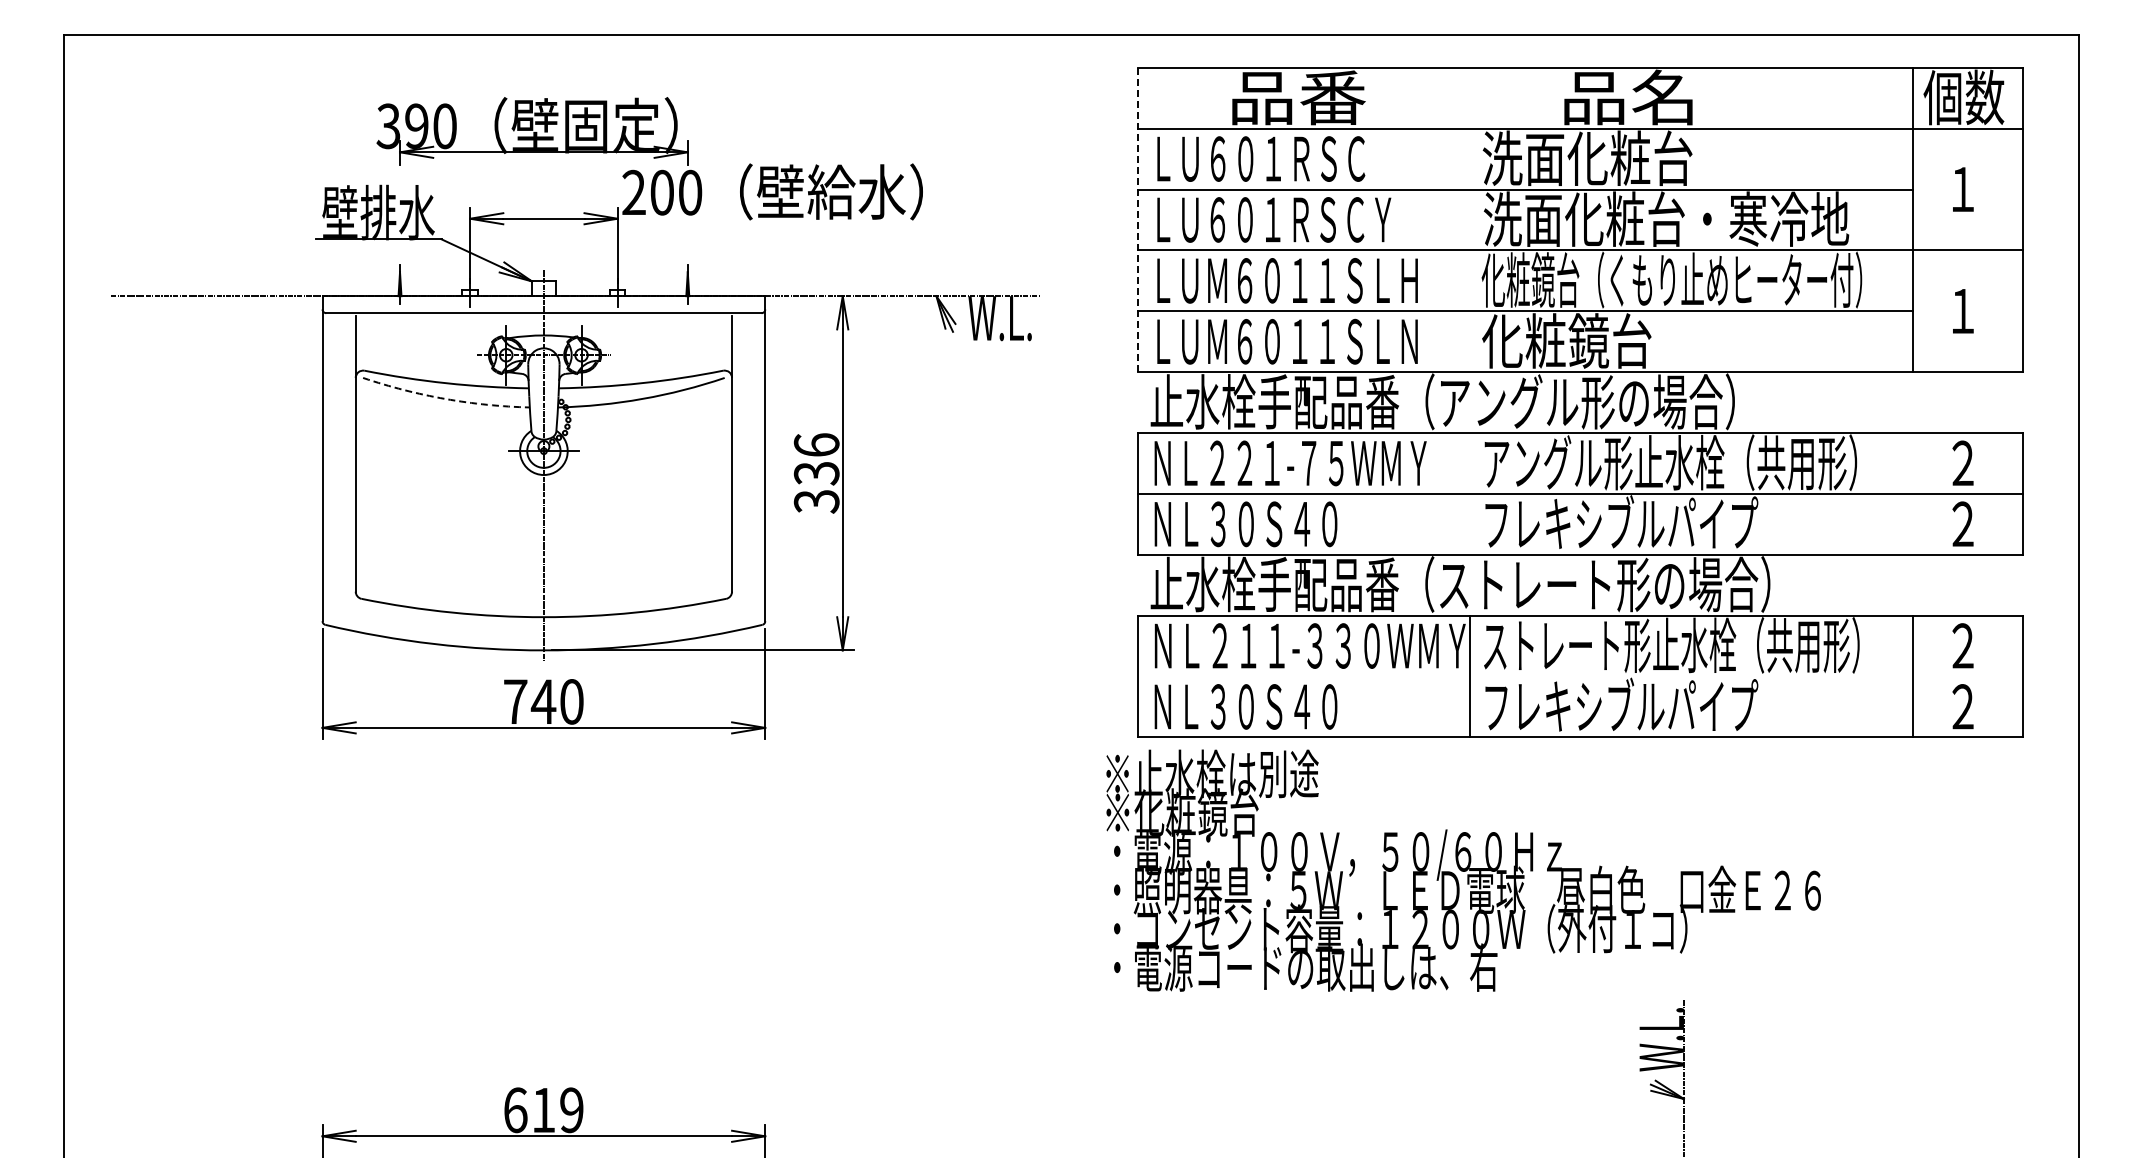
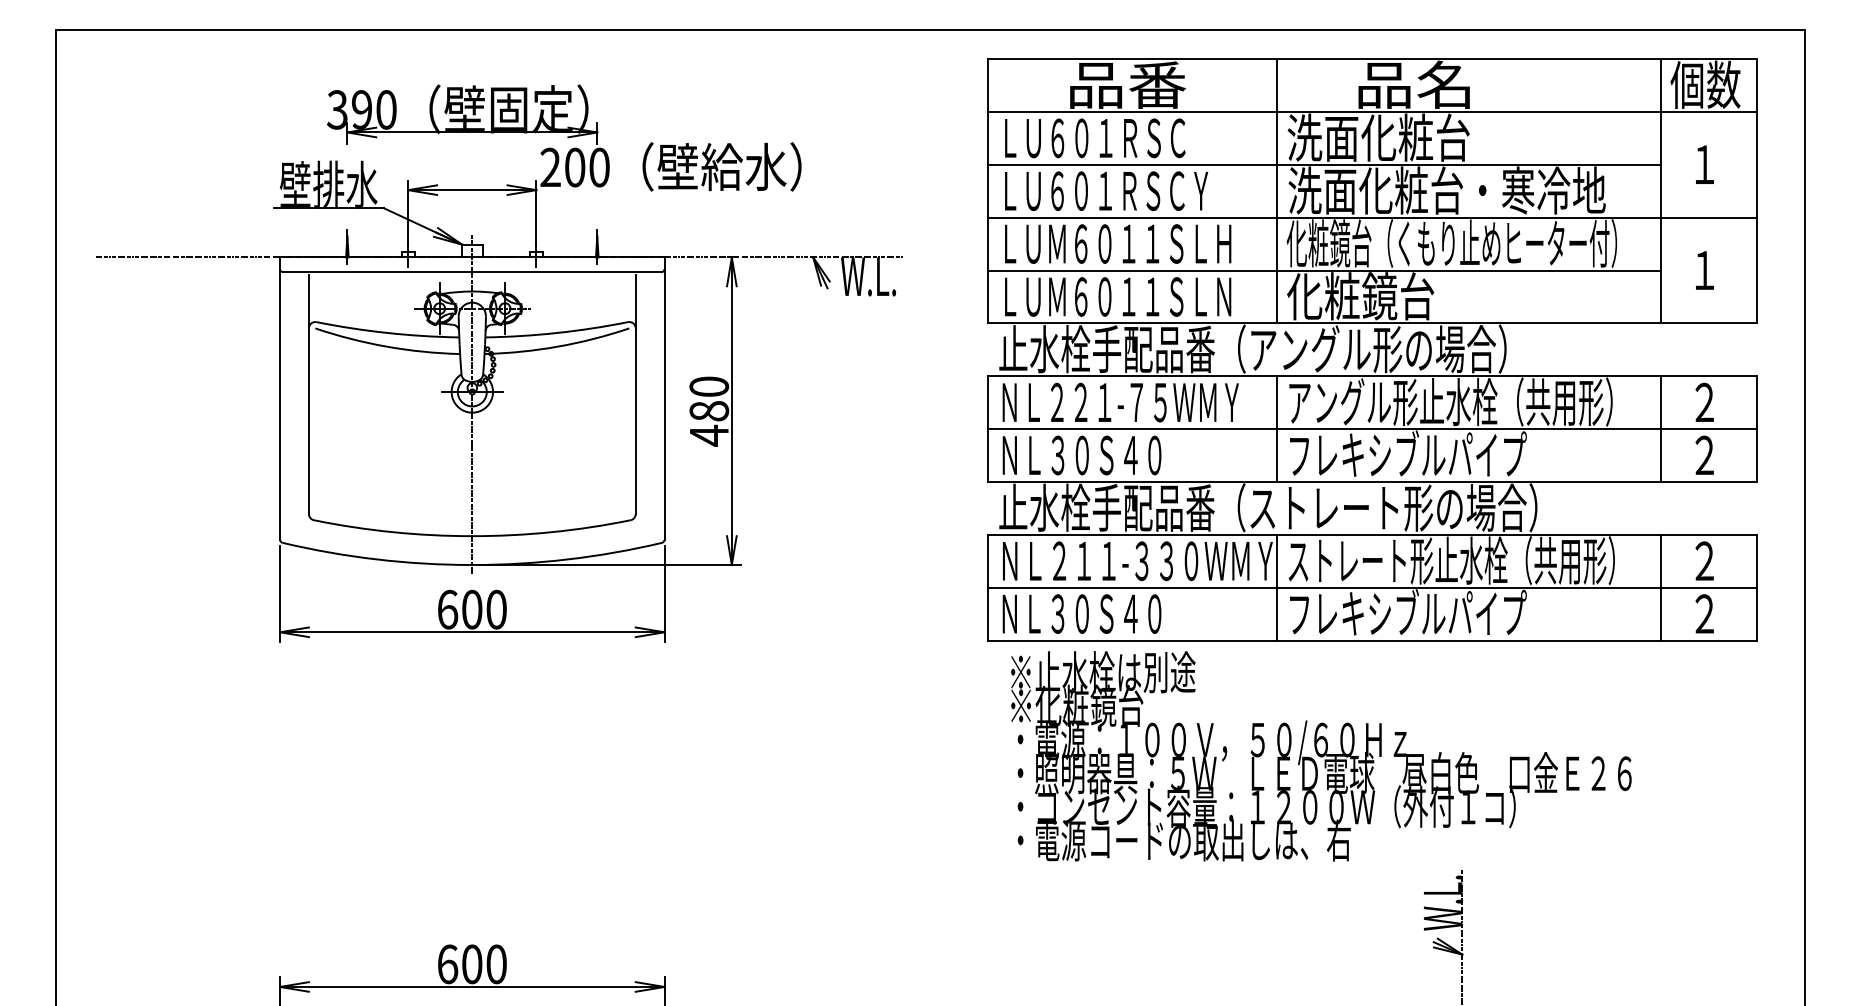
line: (1137, 219) -> (987, 190), dashed -> solid
line: (1469, 219) -> (1276, 190), added
arc: (445, 398) -> (386, 346), dashed -> solid
text: (816, 473) -> (709, 411), 336 -> 480
line: (1469, 493) -> (1276, 428), added
line: (1912, 493) -> (1660, 428), added
line: (1580, 676) -> (1372, 587), added
text: (530, 701) -> (460, 609), 740 -> 600
text: (1463, 870) -> (1321, 756), moved
text: (557, 1110) -> (484, 964), 619 -> 600

